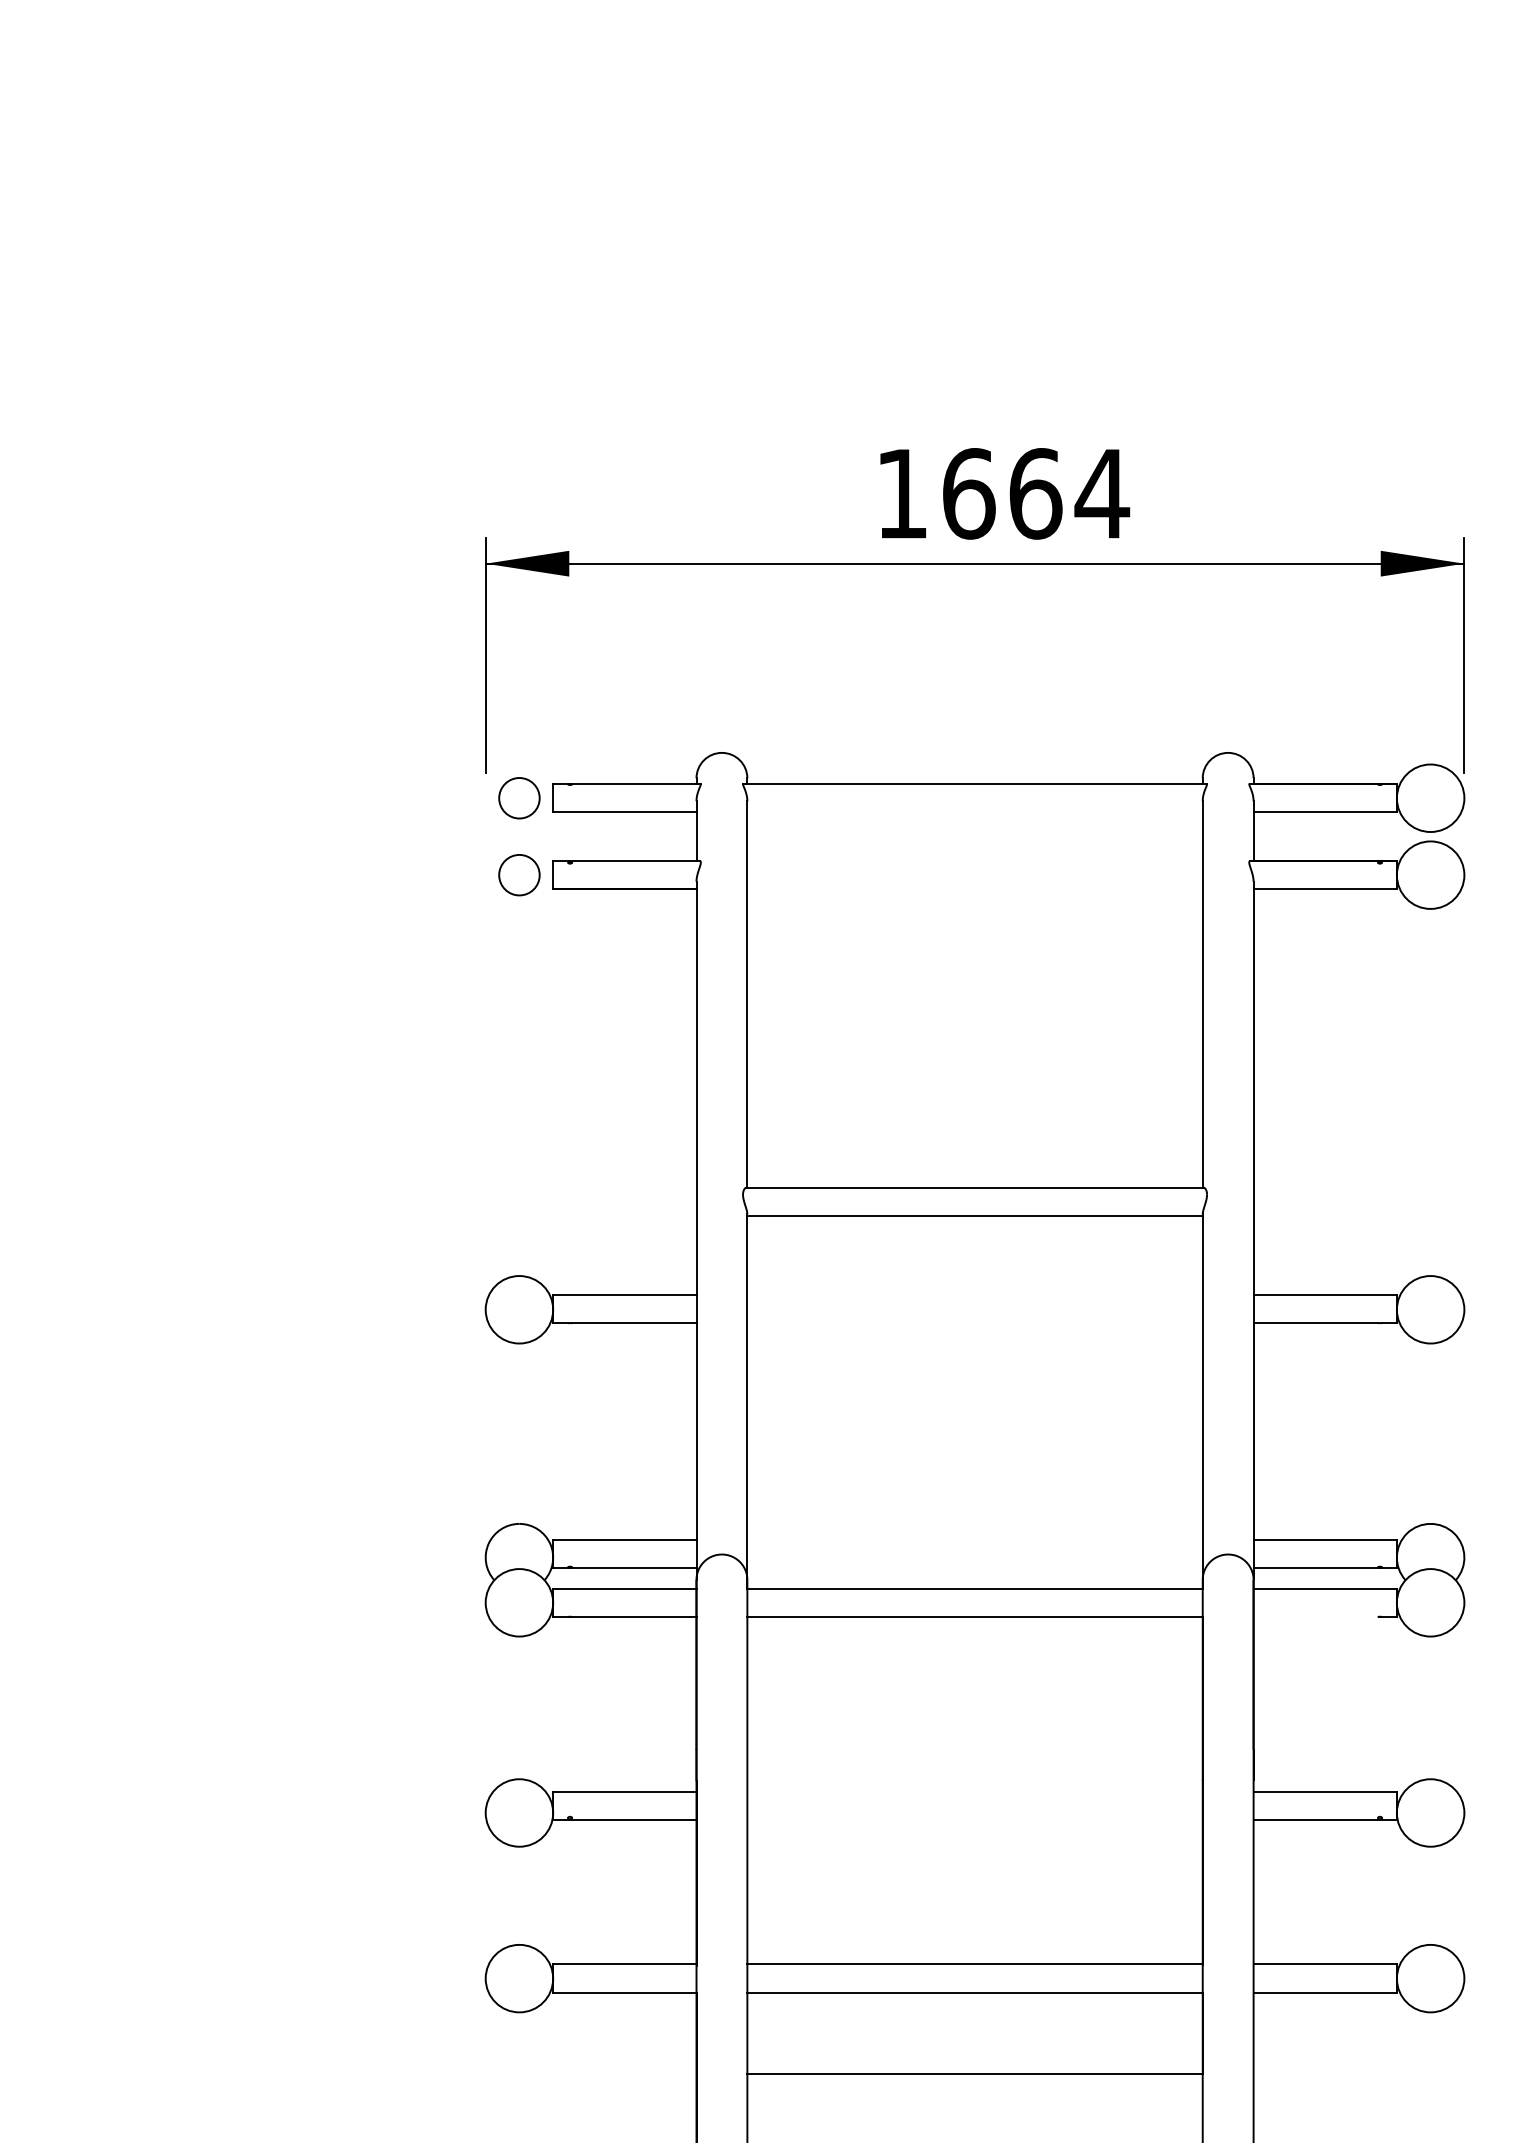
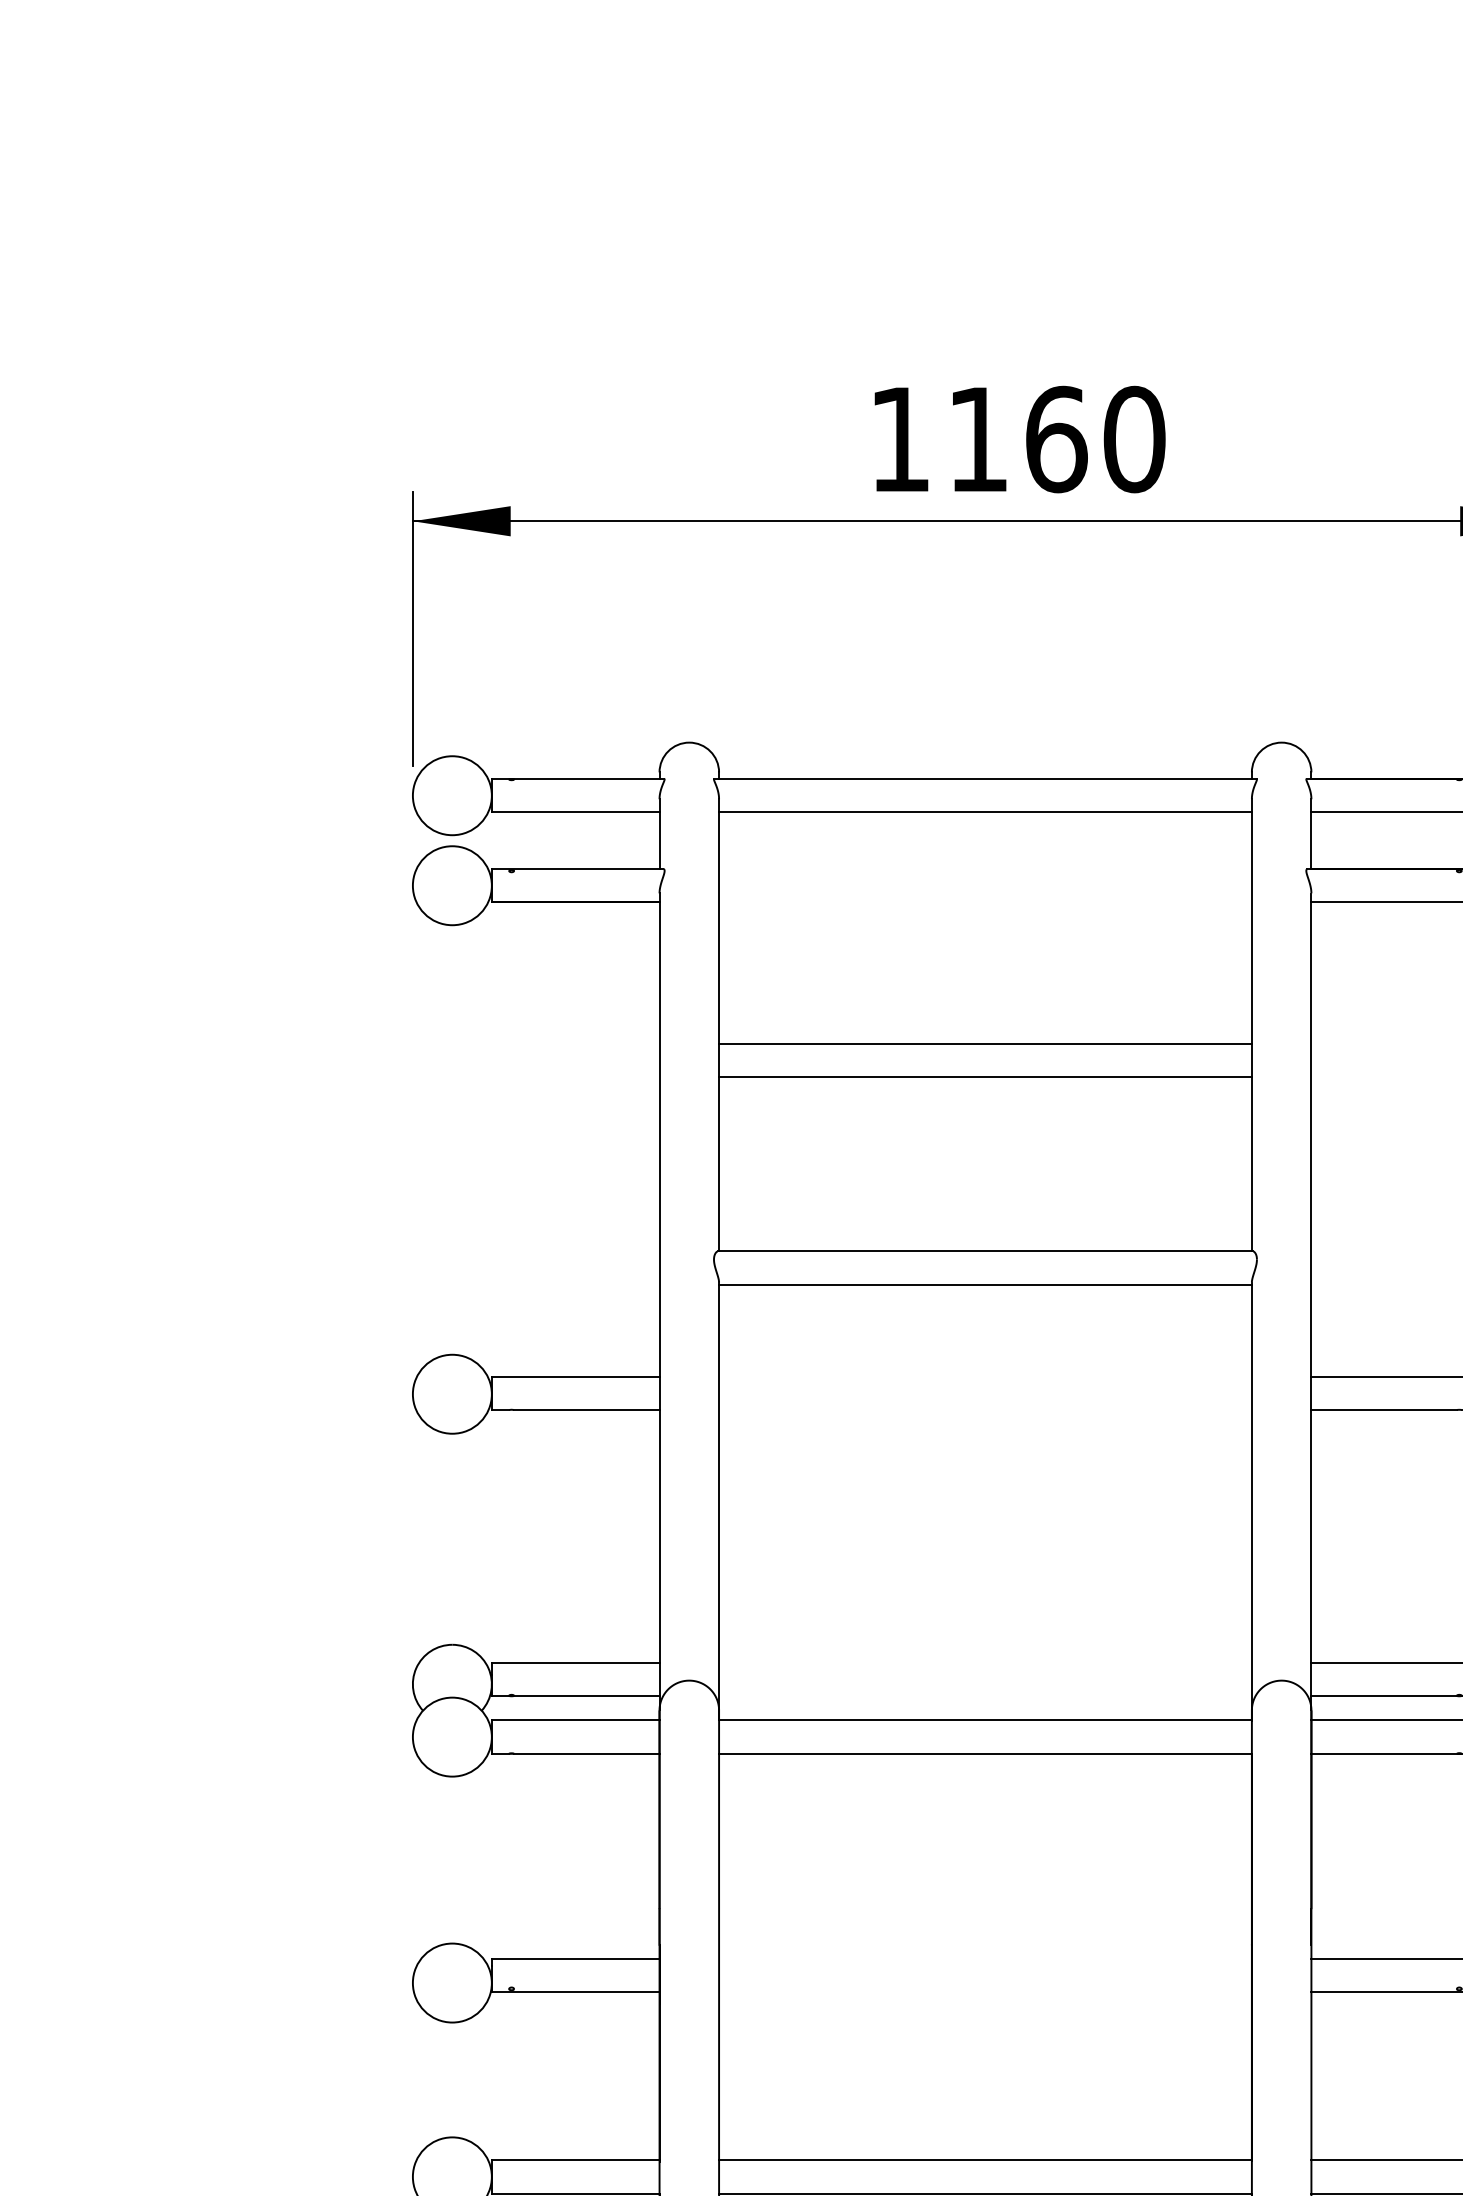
text: (1036, 493) -> (1057, 439), 1664 -> 1160
circle: (519, 798) -> (452, 796), size x1.67
line: (974, 812) -> (984, 812), added
circle: (519, 874) -> (452, 884), size x1.67
line: (974, 1010) -> (984, 1044), added
line: (974, 1038) -> (984, 1076), added
line: (1315, 1617) -> (1383, 1754), added

